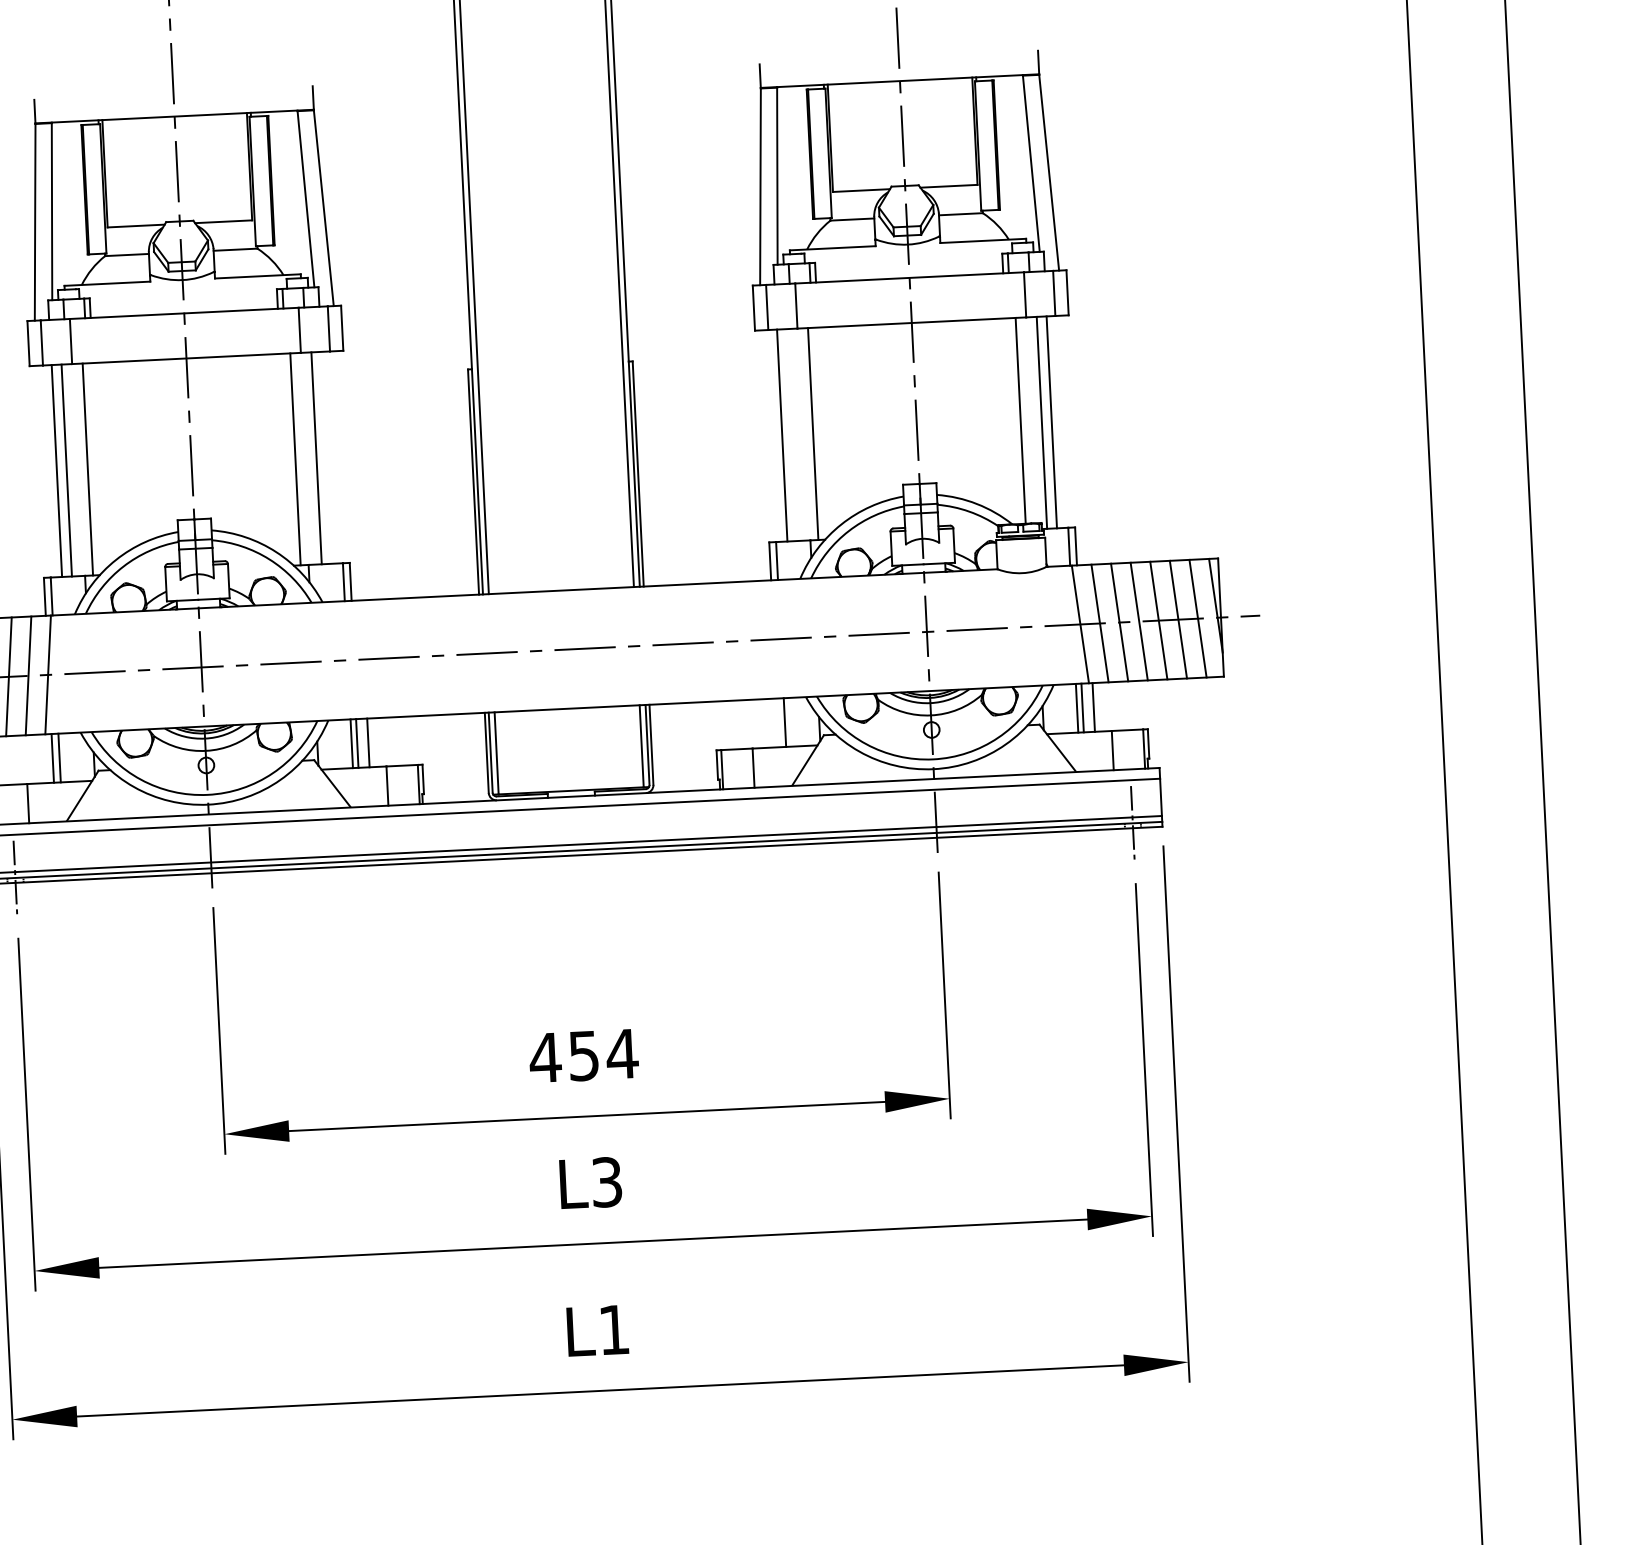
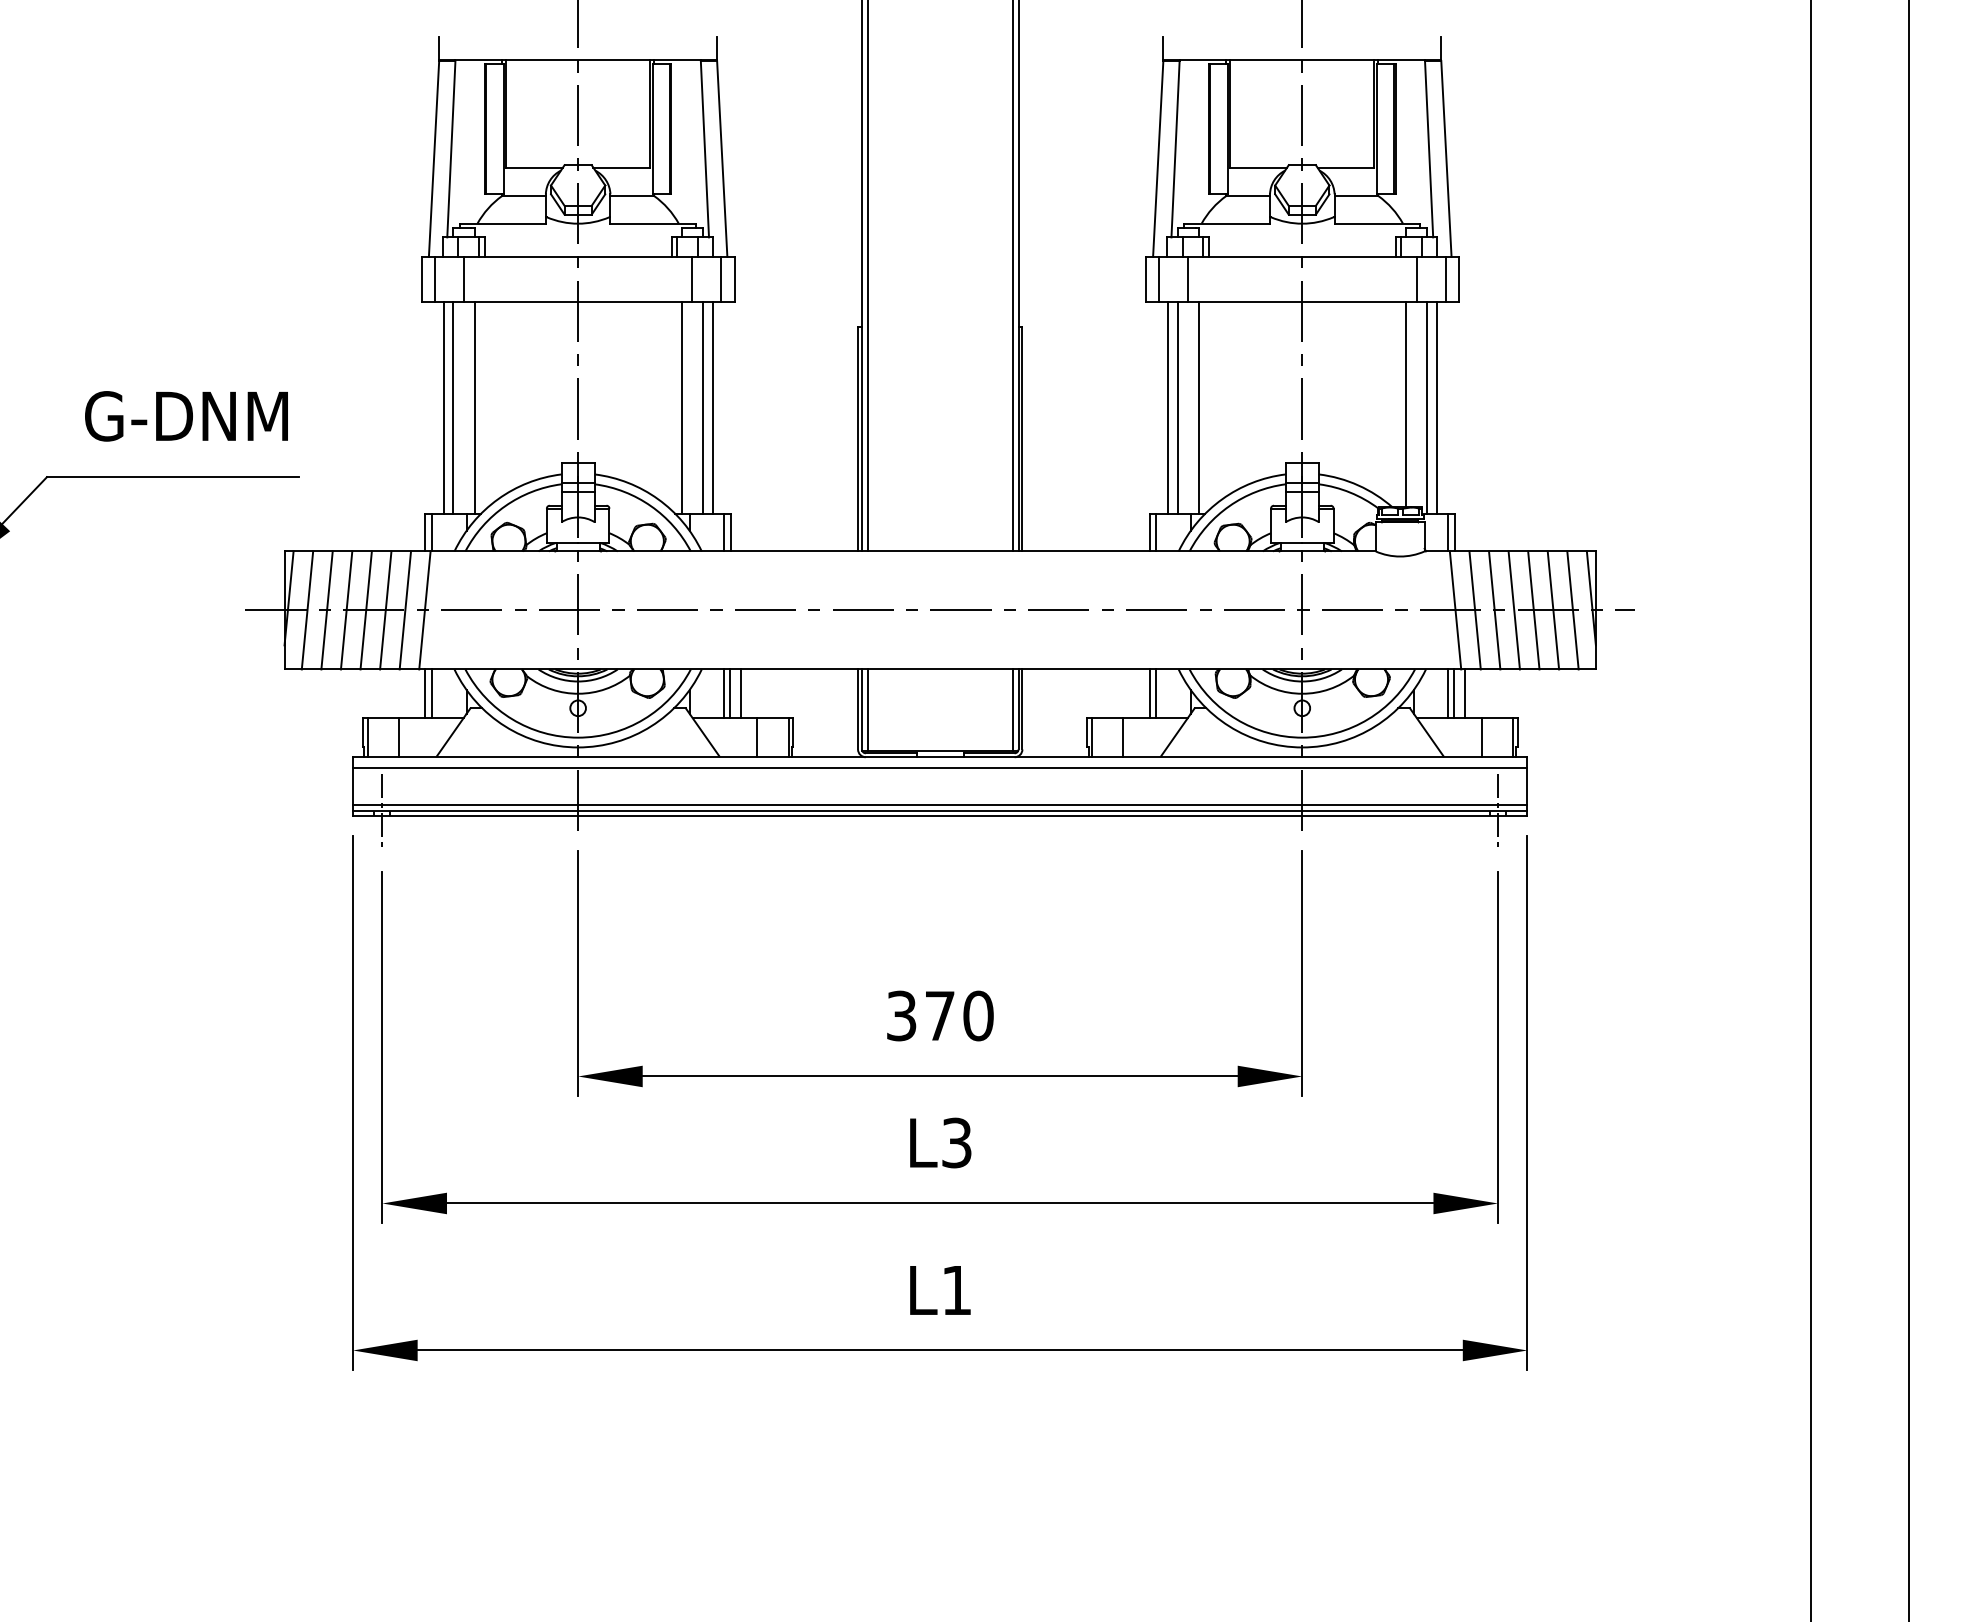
line: (791, 434) -> (1177, 407), added
line: (326, 457) -> (712, 407), added
line: (777, 722) -> (1149, 693), added
text: (583, 1055) -> (939, 1015), 454 -> 370

